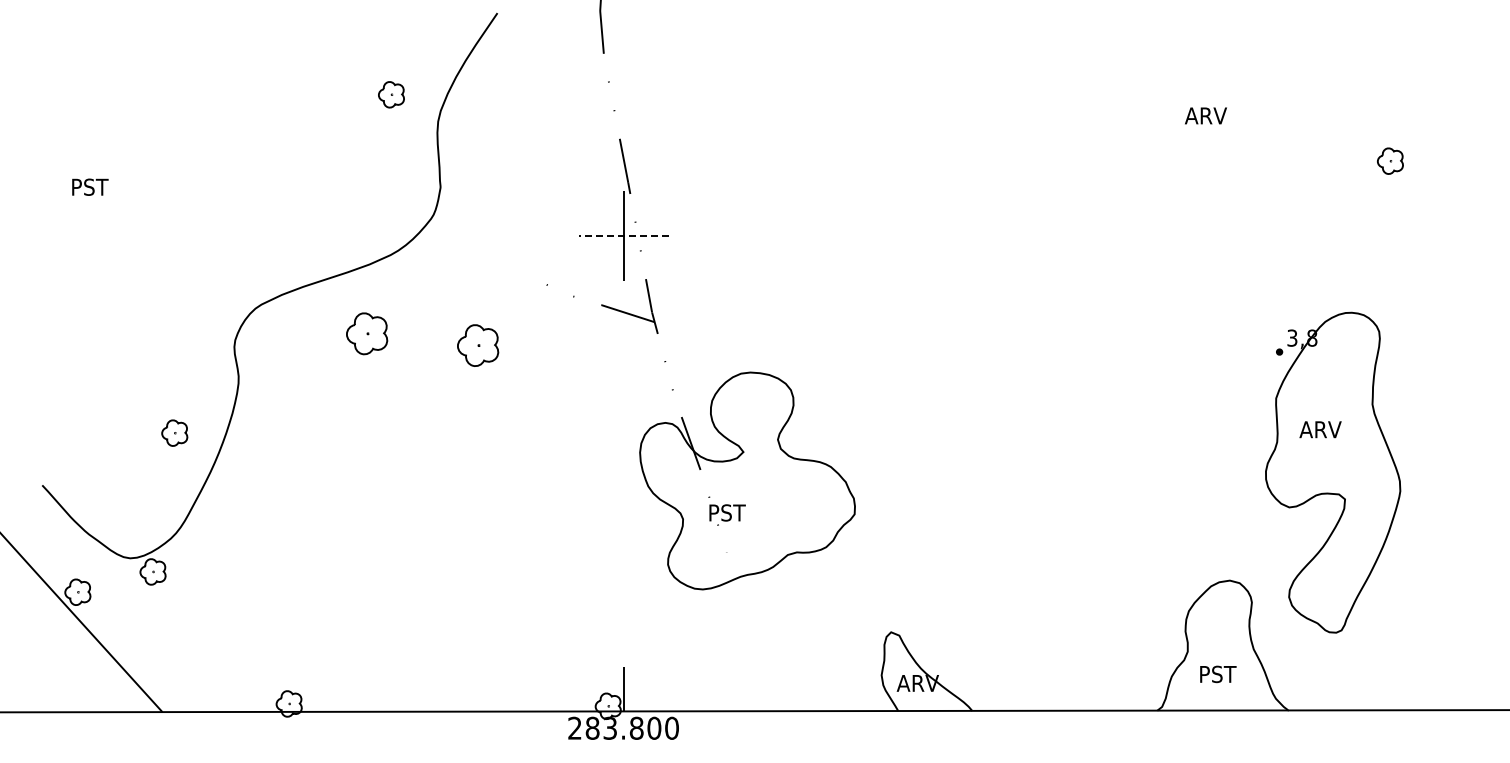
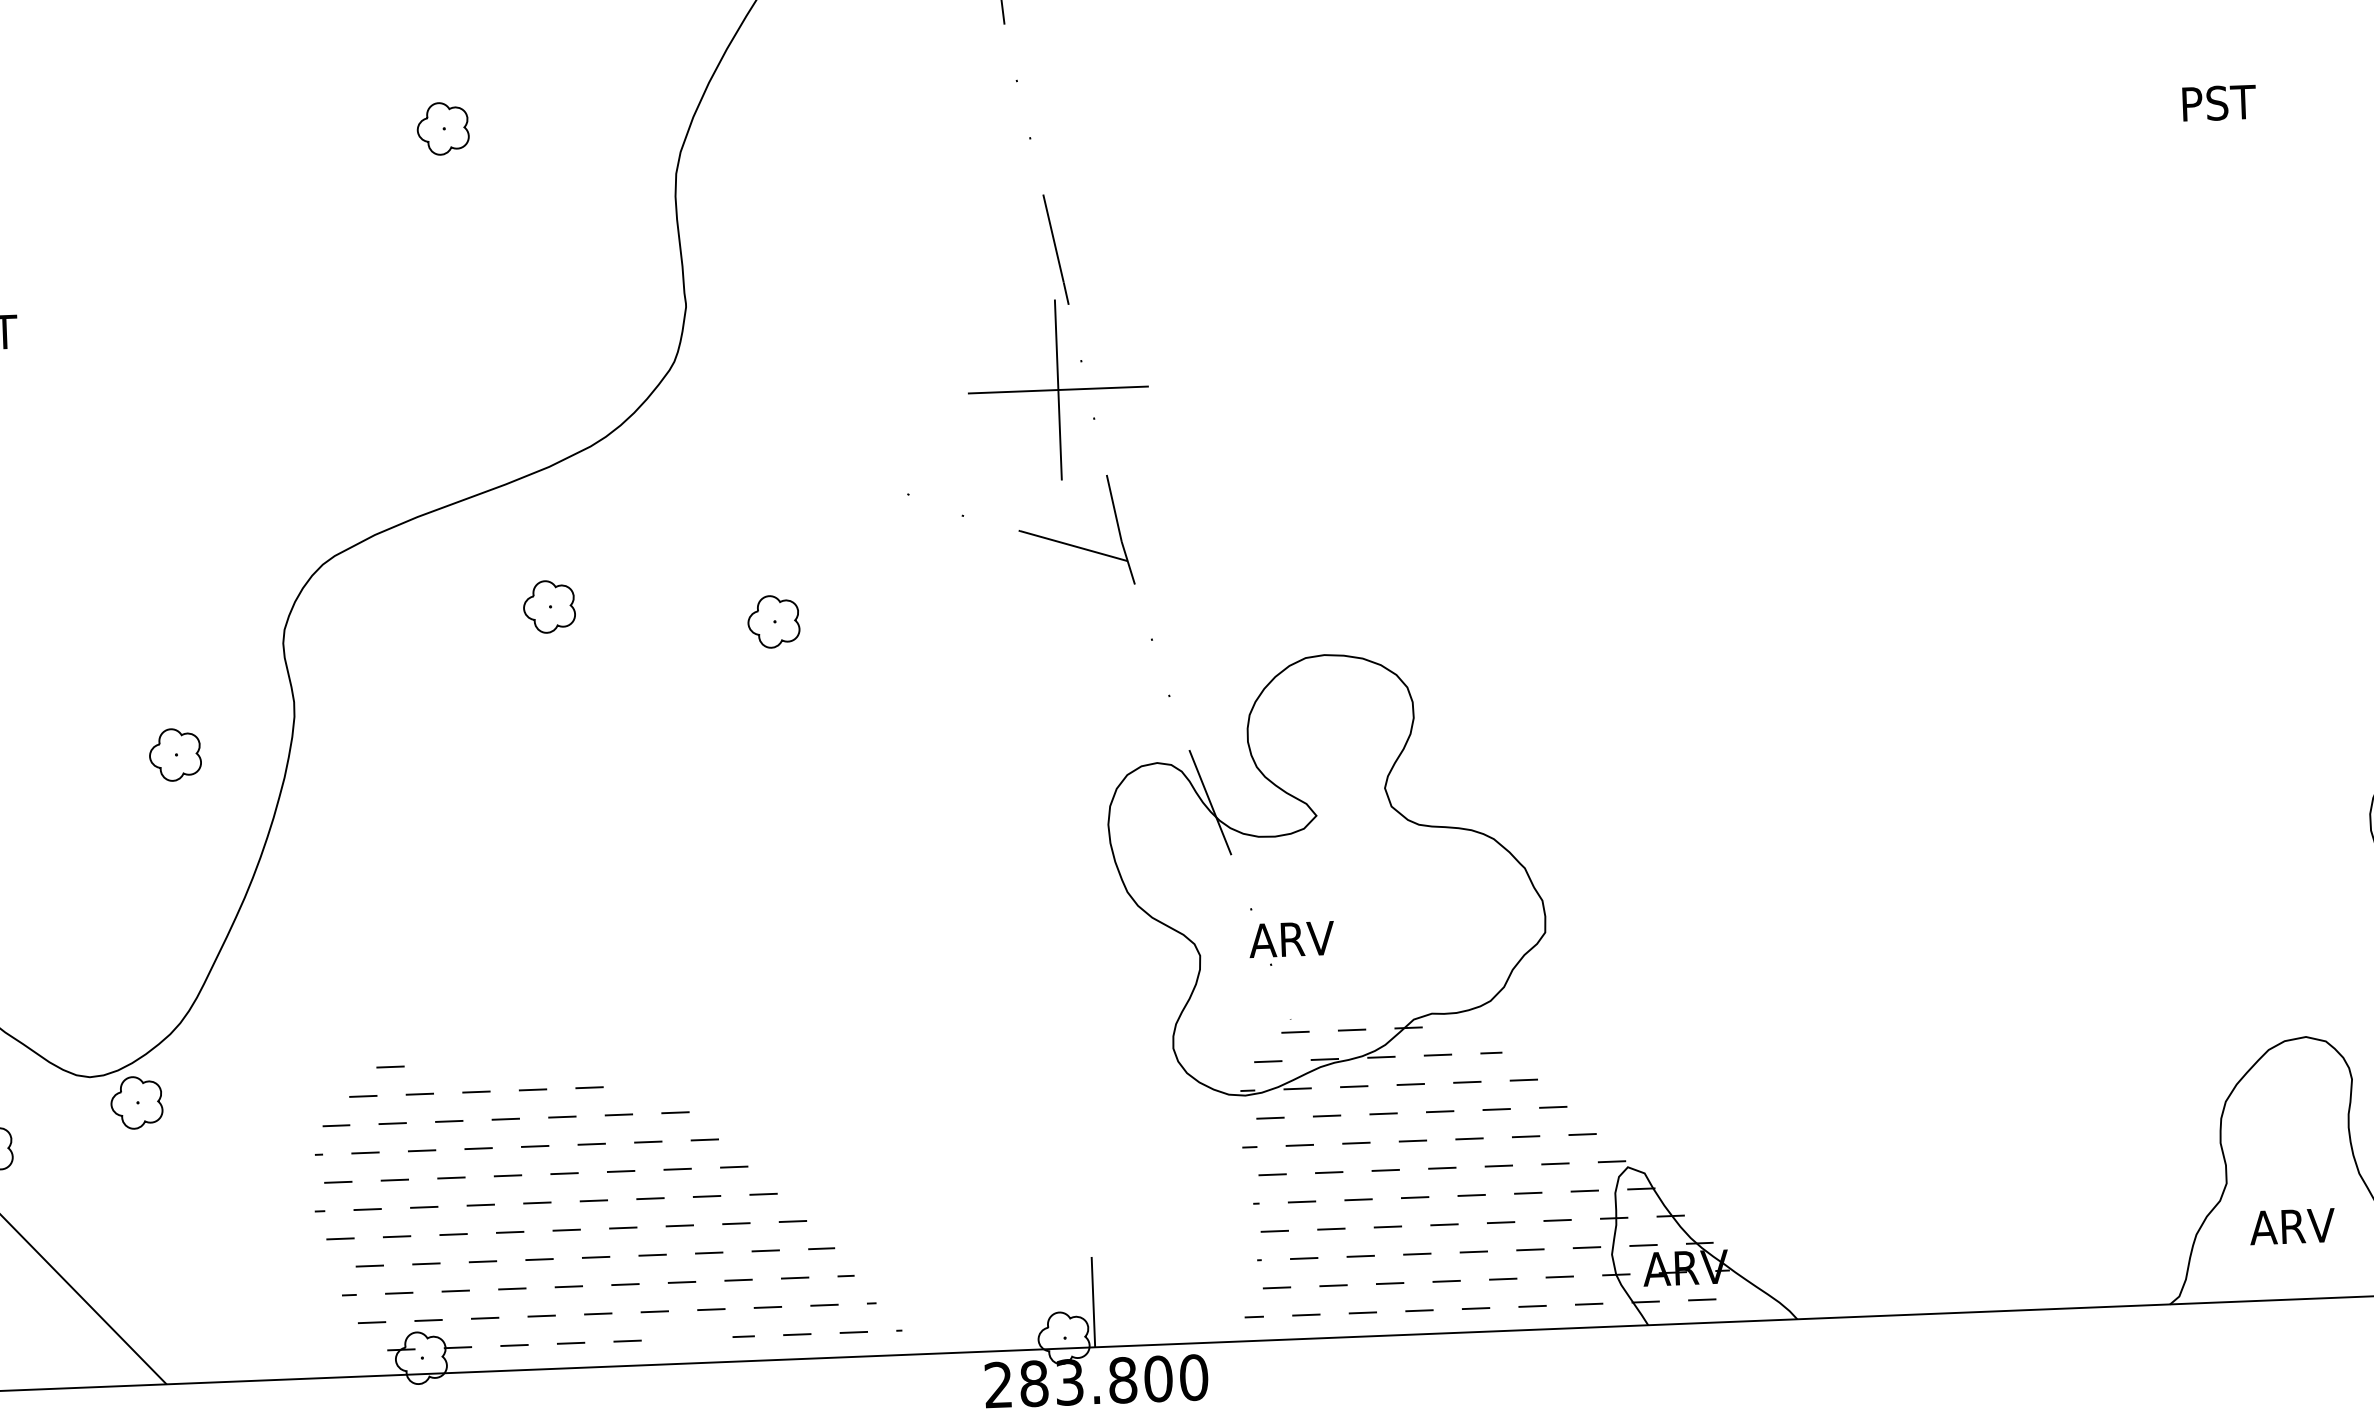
part: (391, 94) -> (443, 128), moved
text: (1205, 115) -> (2220, 102), ARV -> PST
line: (623, 236) -> (1058, 390), dashed -> solid
part: (366, 333) -> (548, 606), size x0.62
part: (477, 345) -> (772, 621), size x0.62
part: (174, 432) -> (174, 753), moved
text: (728, 512) -> (1291, 938), PST -> ARV
hatch: (383, 629) -> (605, 1200), added
hatch: (818, 629) -> (1481, 1167), added
text: (1219, 674) -> (2292, 1226), PST -> ARV

